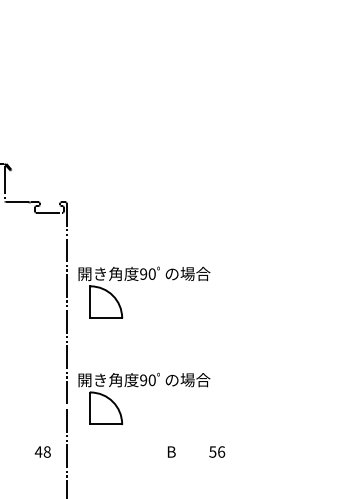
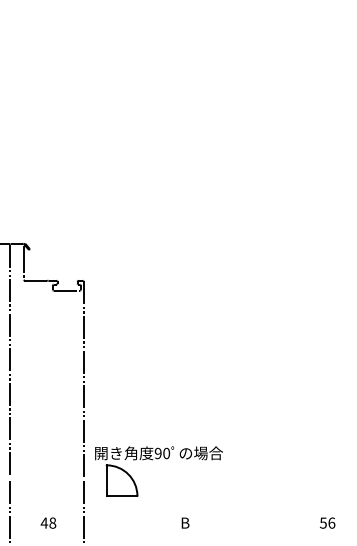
part: (143, 280) -> (158, 356), removed
text: (42, 451) -> (48, 522), moved
text: (217, 451) -> (327, 522), moved

